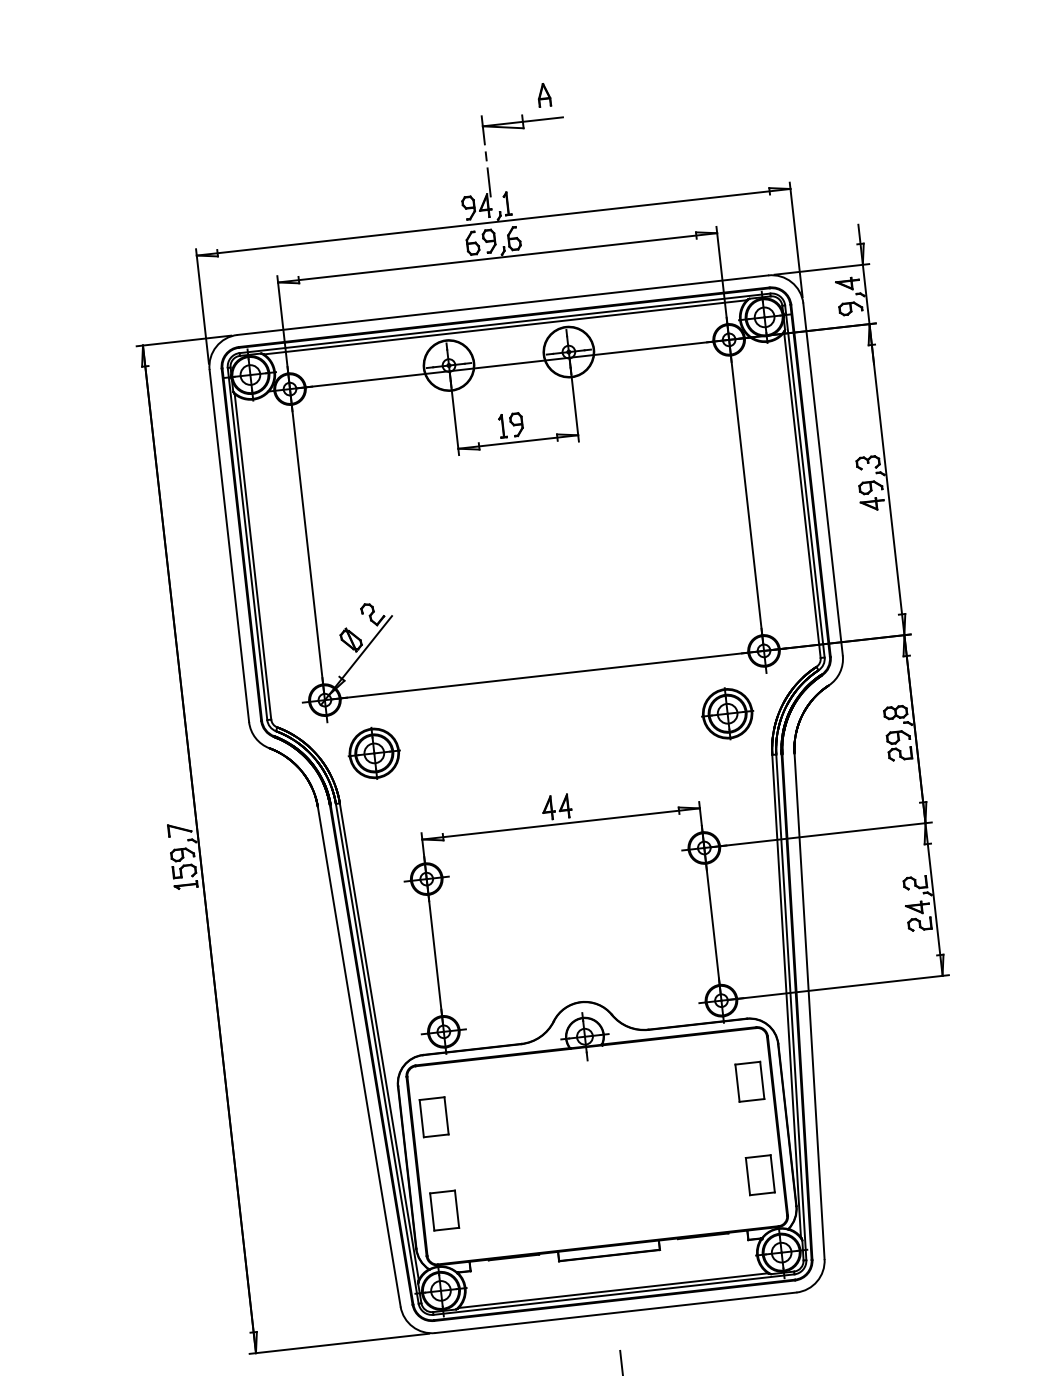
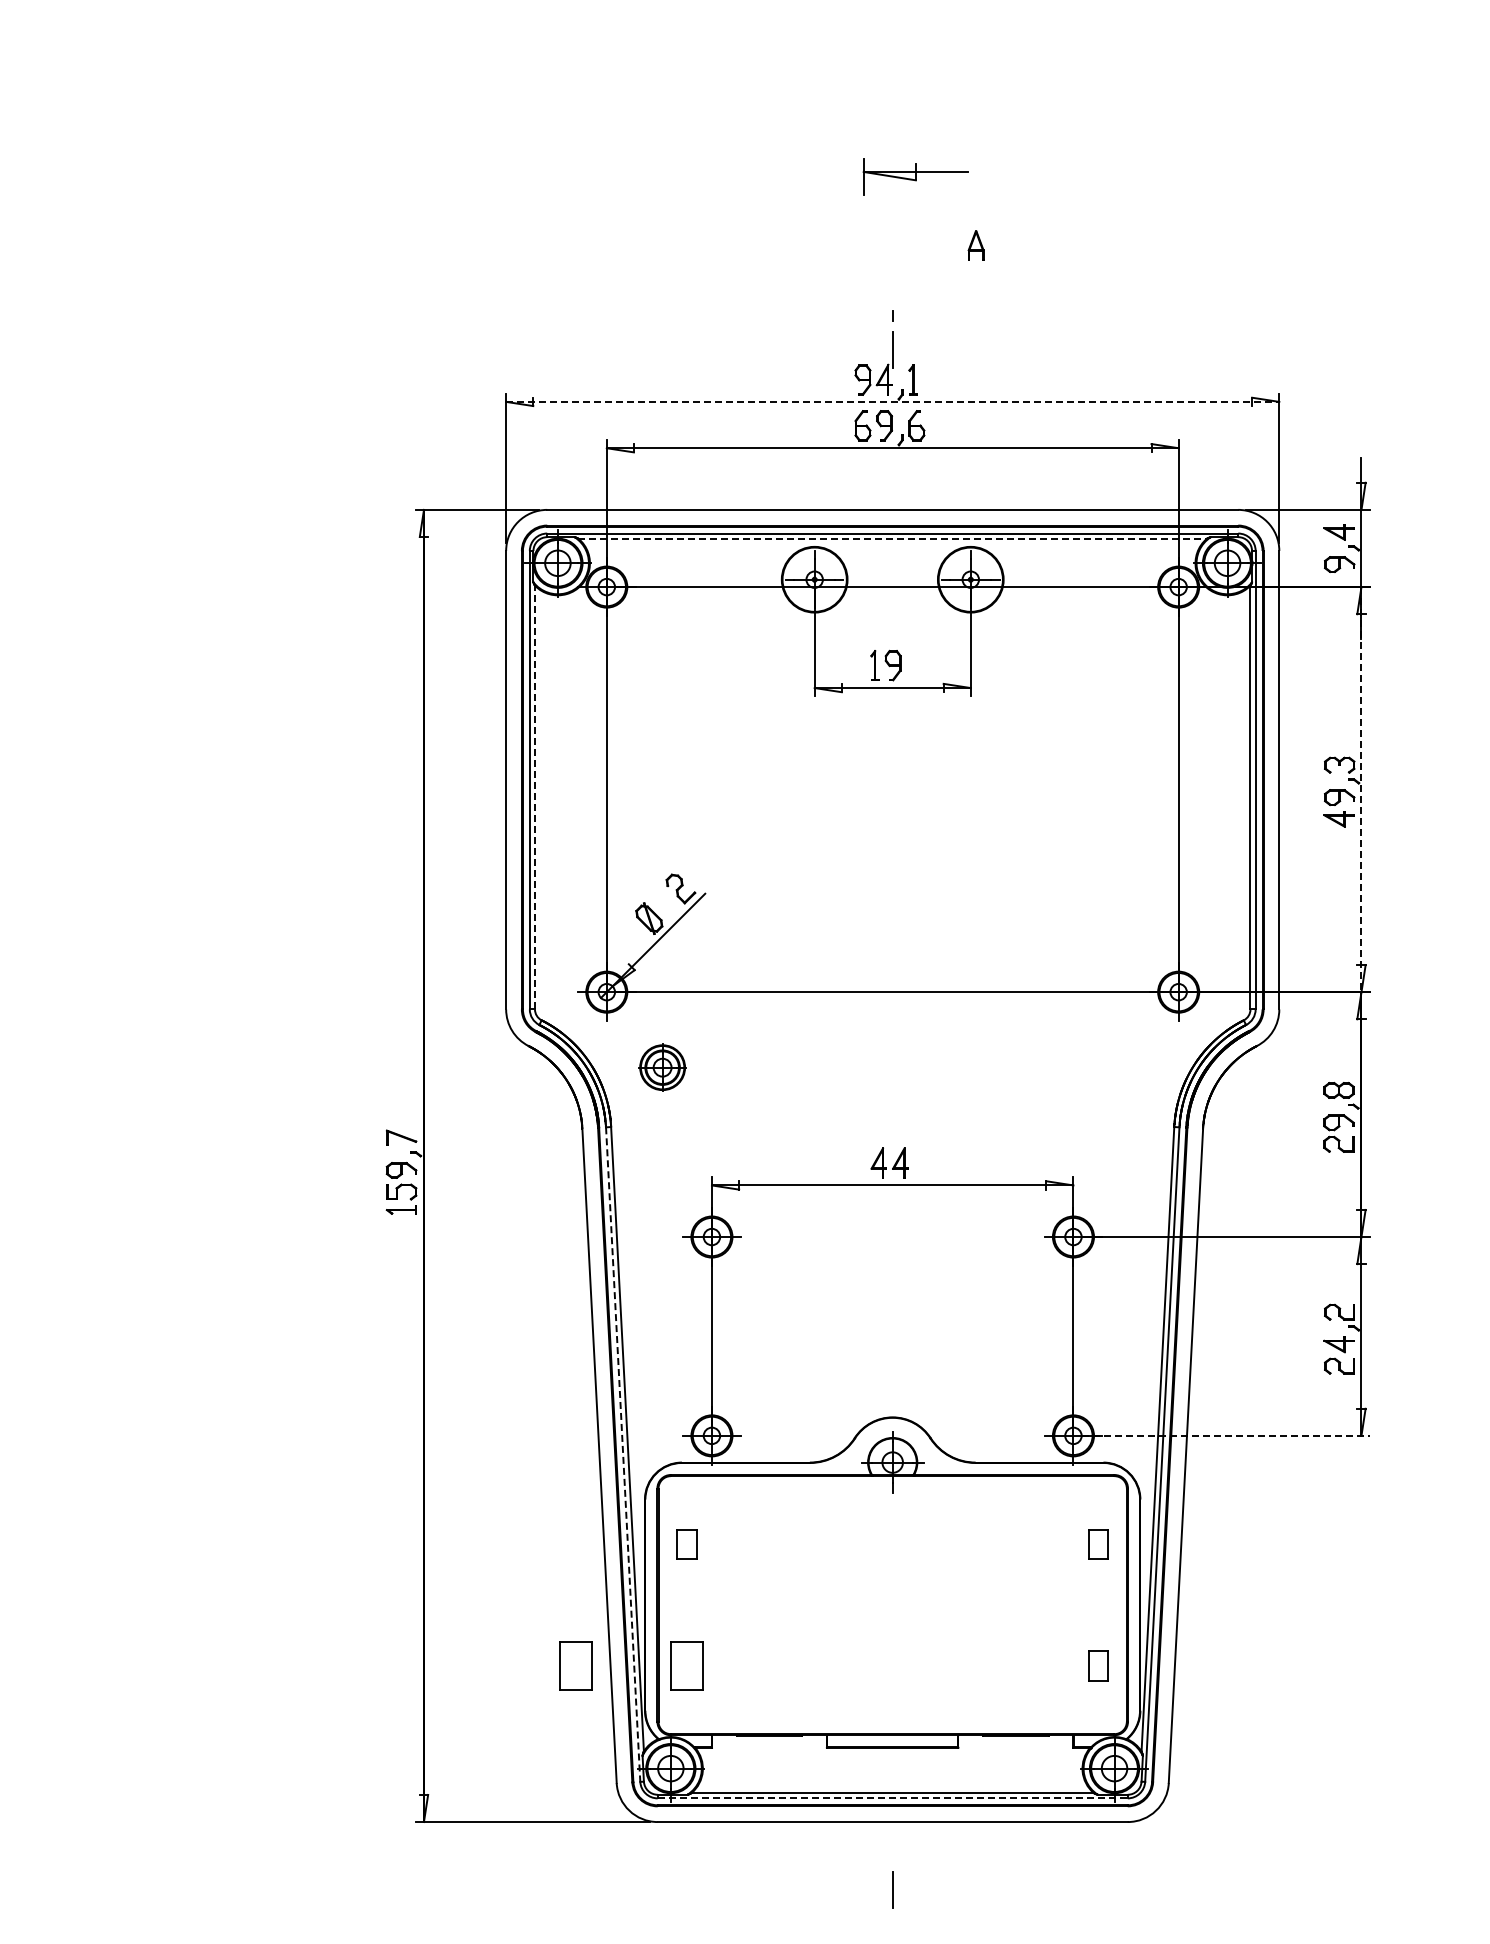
part: (523, 125) -> (915, 176), moved
line: (493, 221) -> (892, 401), solid -> dashed
line: (505, 327) -> (893, 538), solid -> dashed
line: (886, 479) -> (1361, 789), solid -> dashed
line: (252, 556) -> (534, 797), solid -> dashed
part: (727, 713) -> (1122, 1067), removed
part: (374, 753) -> (662, 1067), size x0.7
line: (838, 987) -> (1225, 1435), solid -> dashed
line: (377, 1053) -> (623, 1454), solid -> dashed
part: (749, 1082) -> (1097, 1544), size x0.6
part: (433, 1117) -> (686, 1544), size x0.6
part: (759, 1174) -> (1097, 1665), size x0.6
part: (358, 1219) -> (575, 1665), added
line: (614, 1294) -> (893, 1798), solid -> dashed

